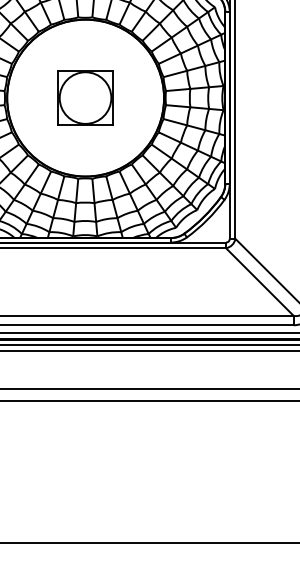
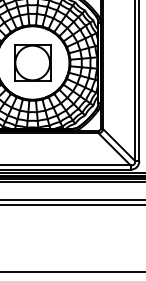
part: (84, 96) -> (32, 62), size x1.43

